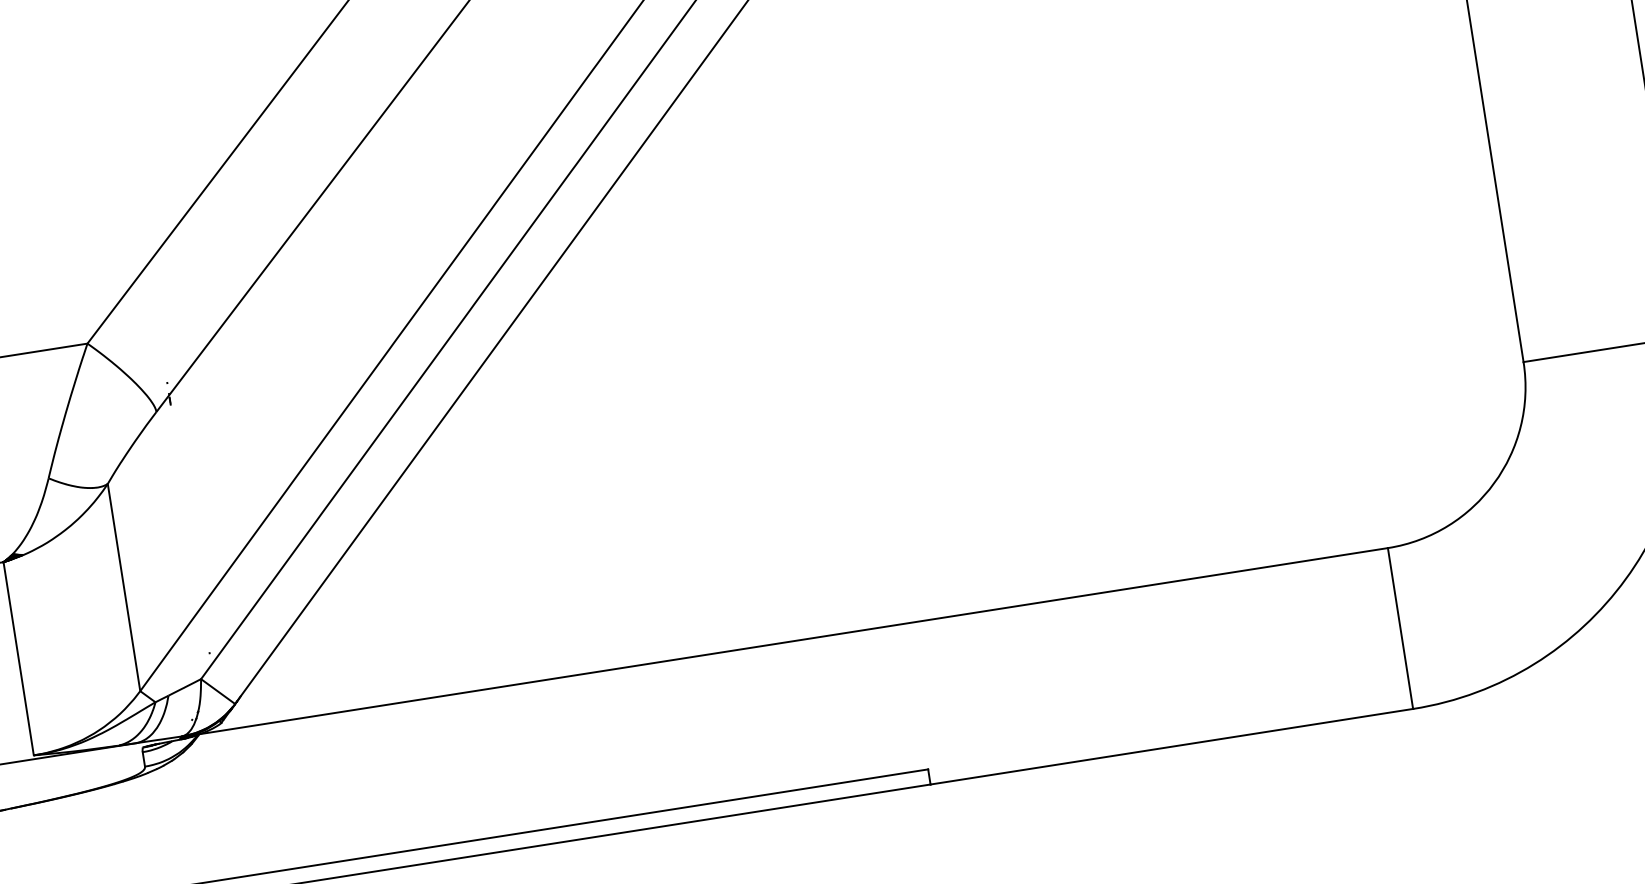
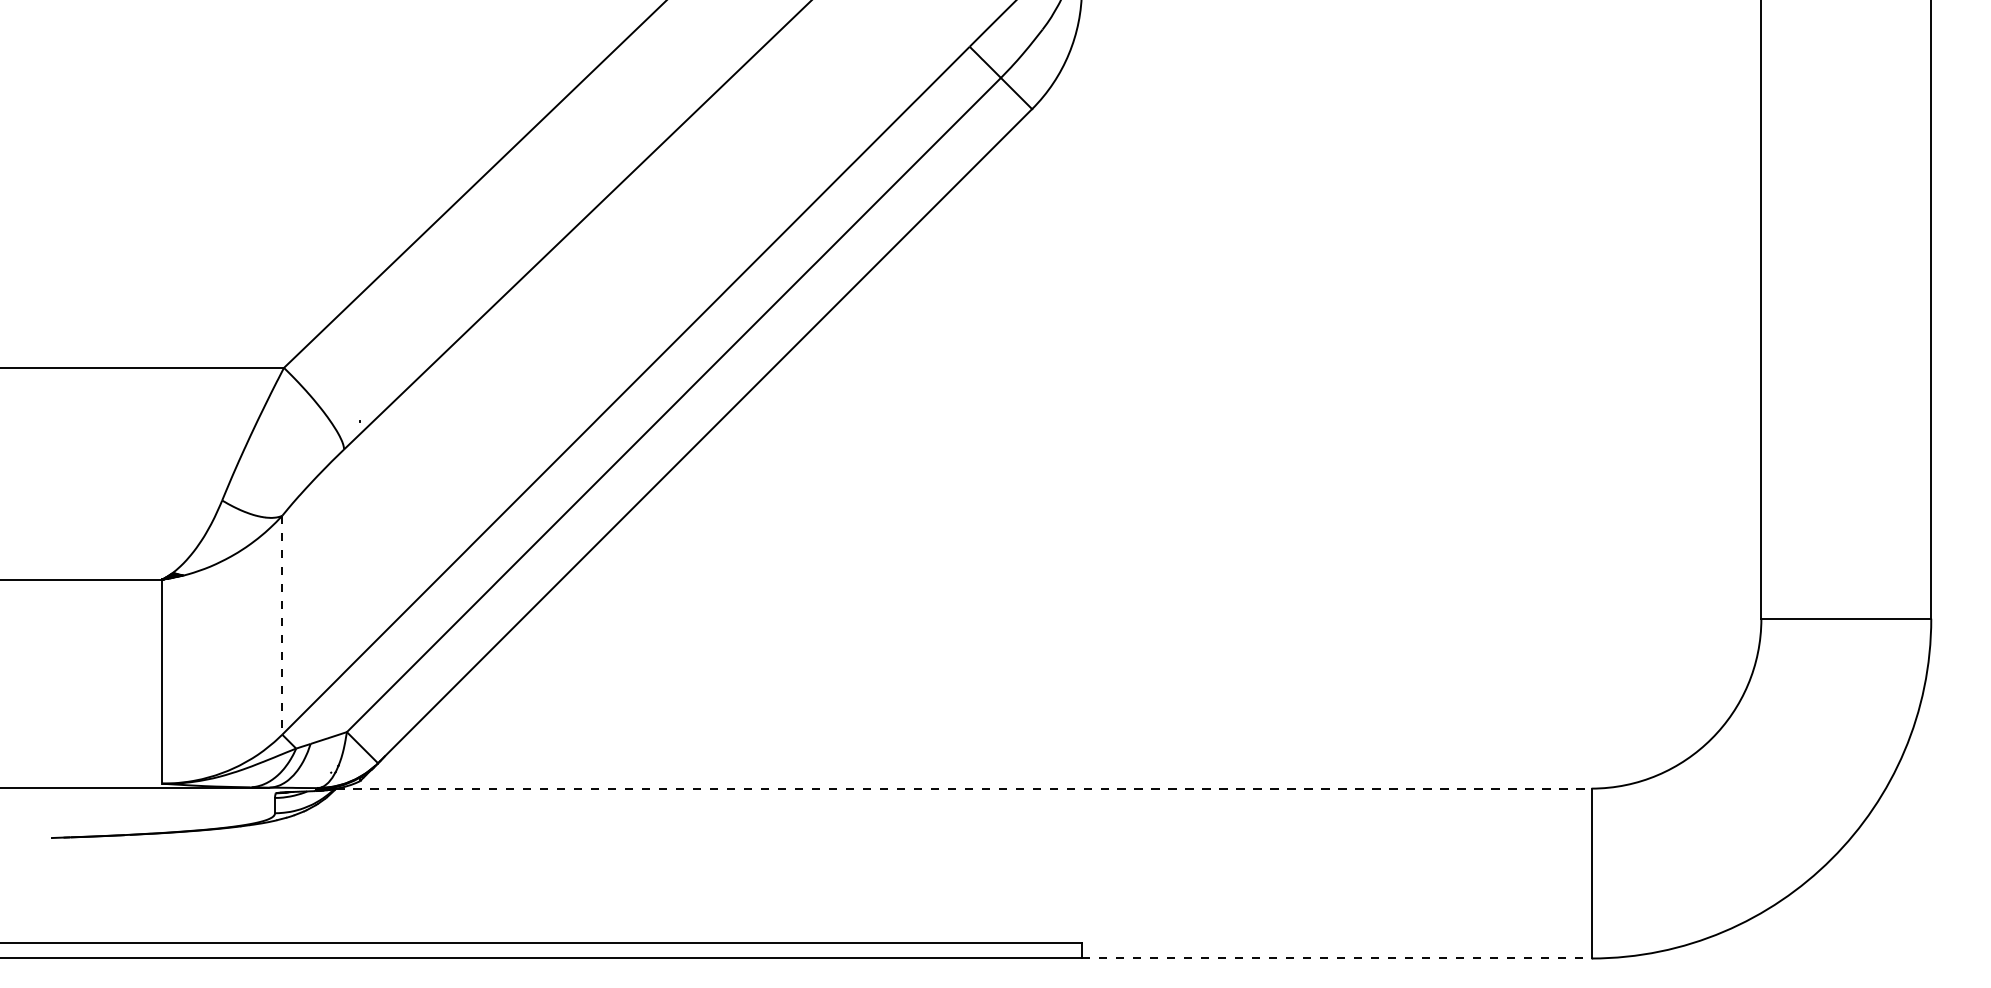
line: (124, 587) -> (282, 625), solid -> dashed
line: (793, 641) -> (963, 788), solid -> dashed
line: (1171, 746) -> (1336, 958), solid -> dashed

